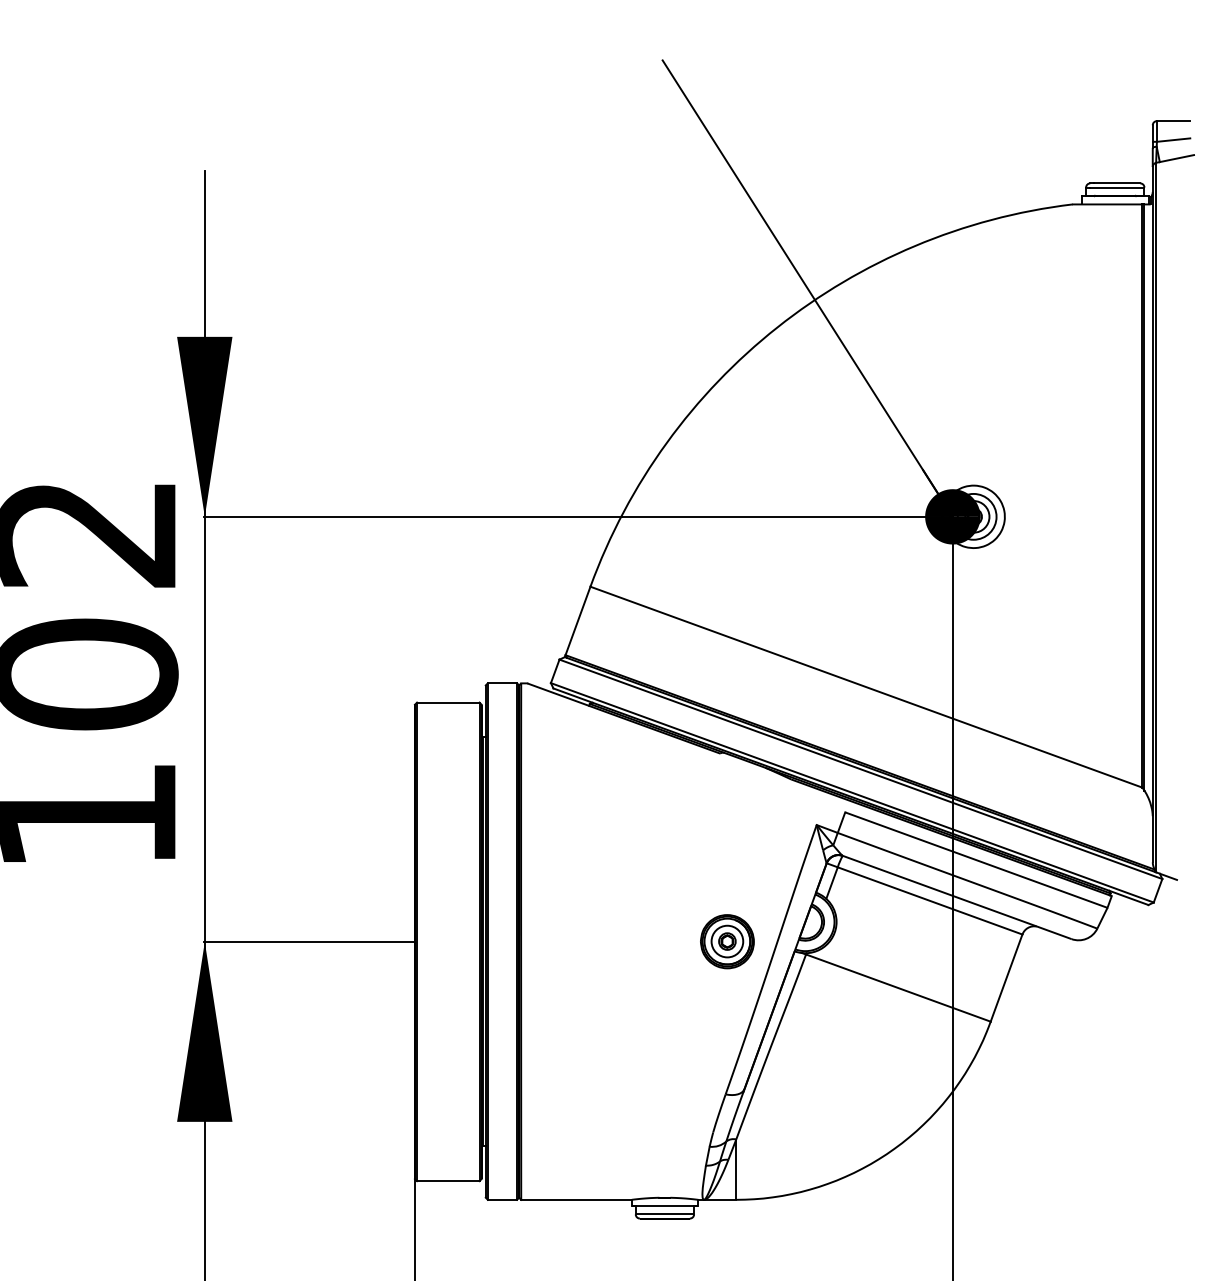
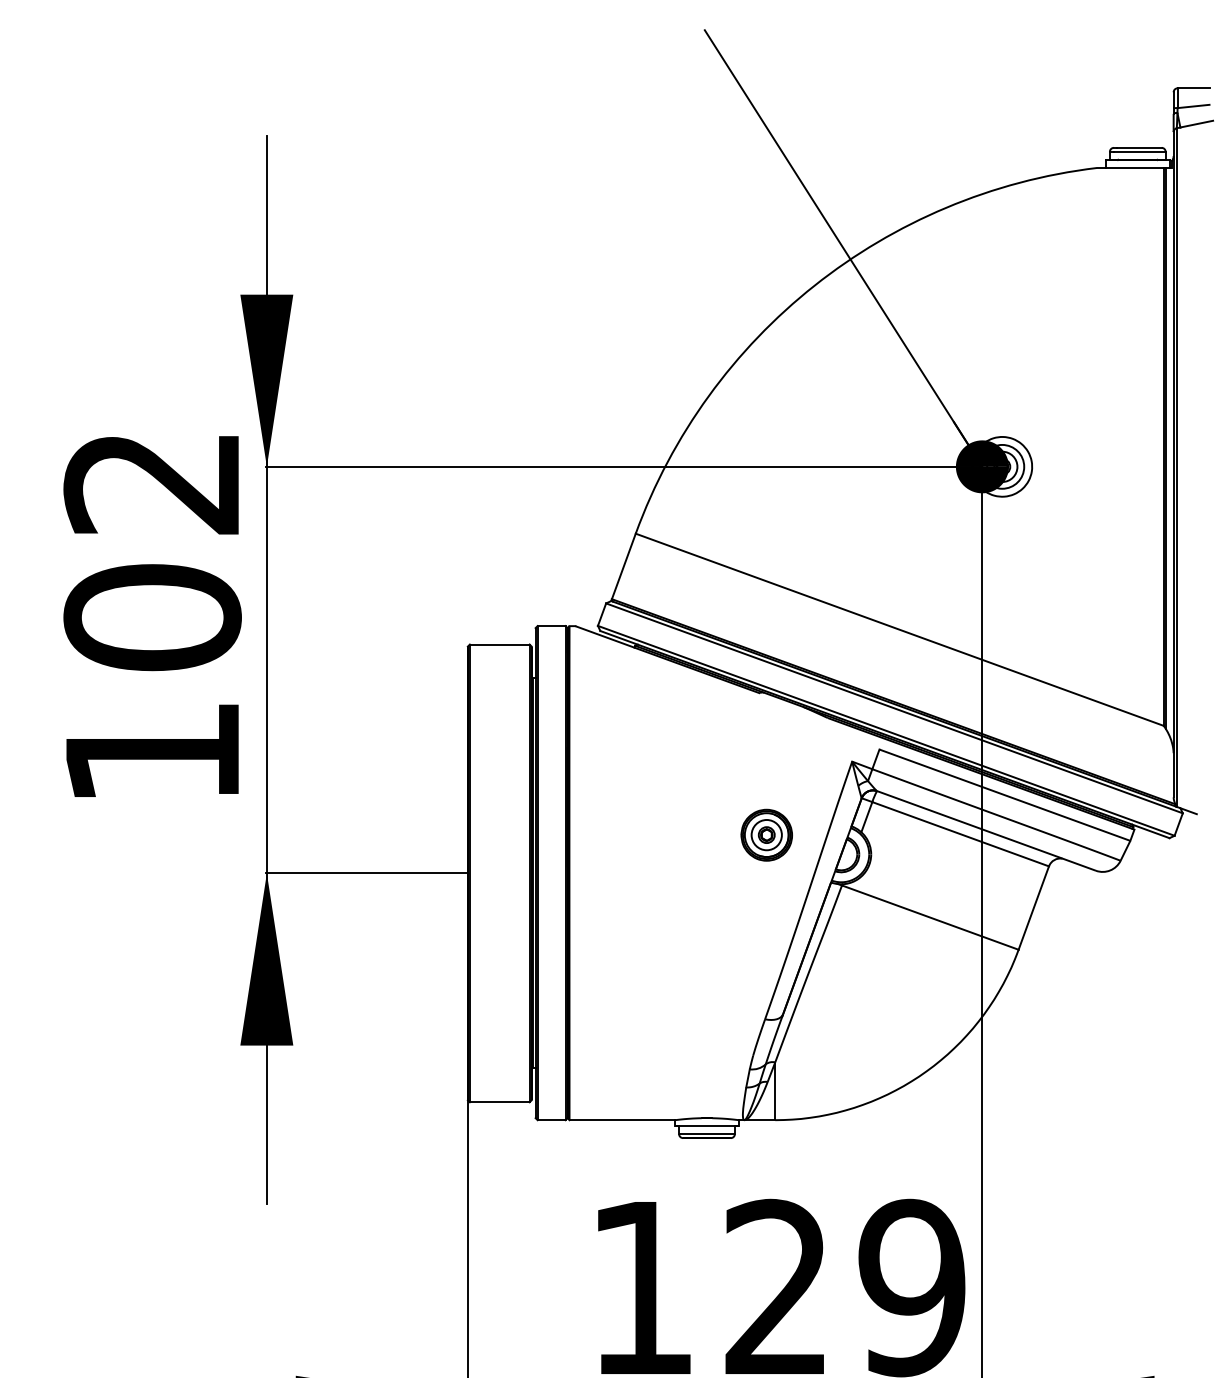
part: (727, 940) -> (766, 834), moved

